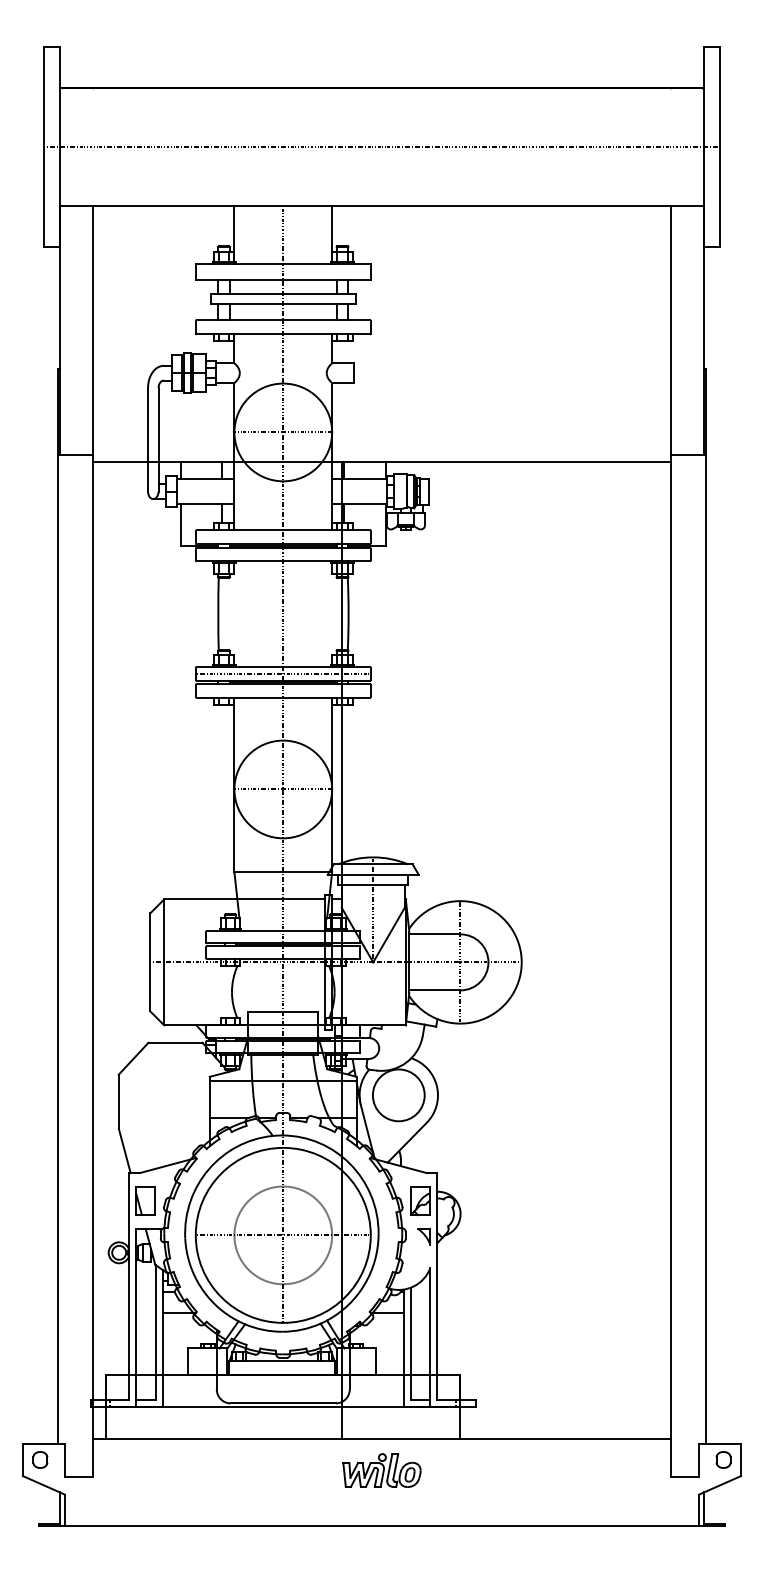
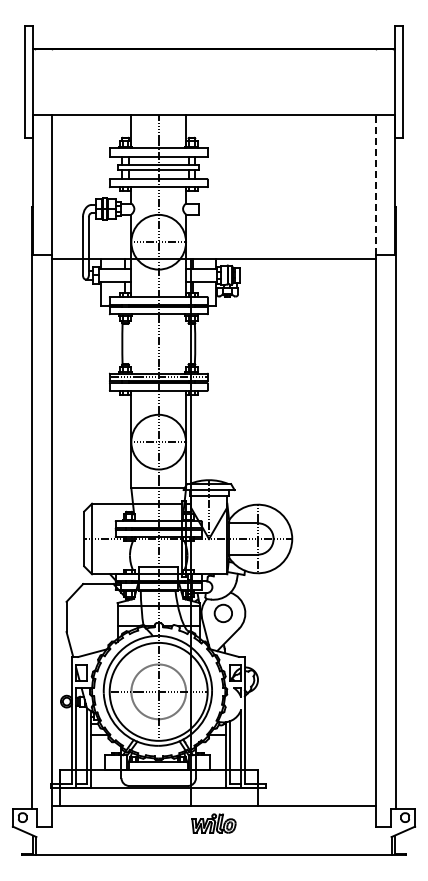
line: (381, 147) -> (213, 82), removed
line: (672, 331) -> (376, 185), solid -> dashed
circle: (397, 1093) -> (222, 612), size x0.6

